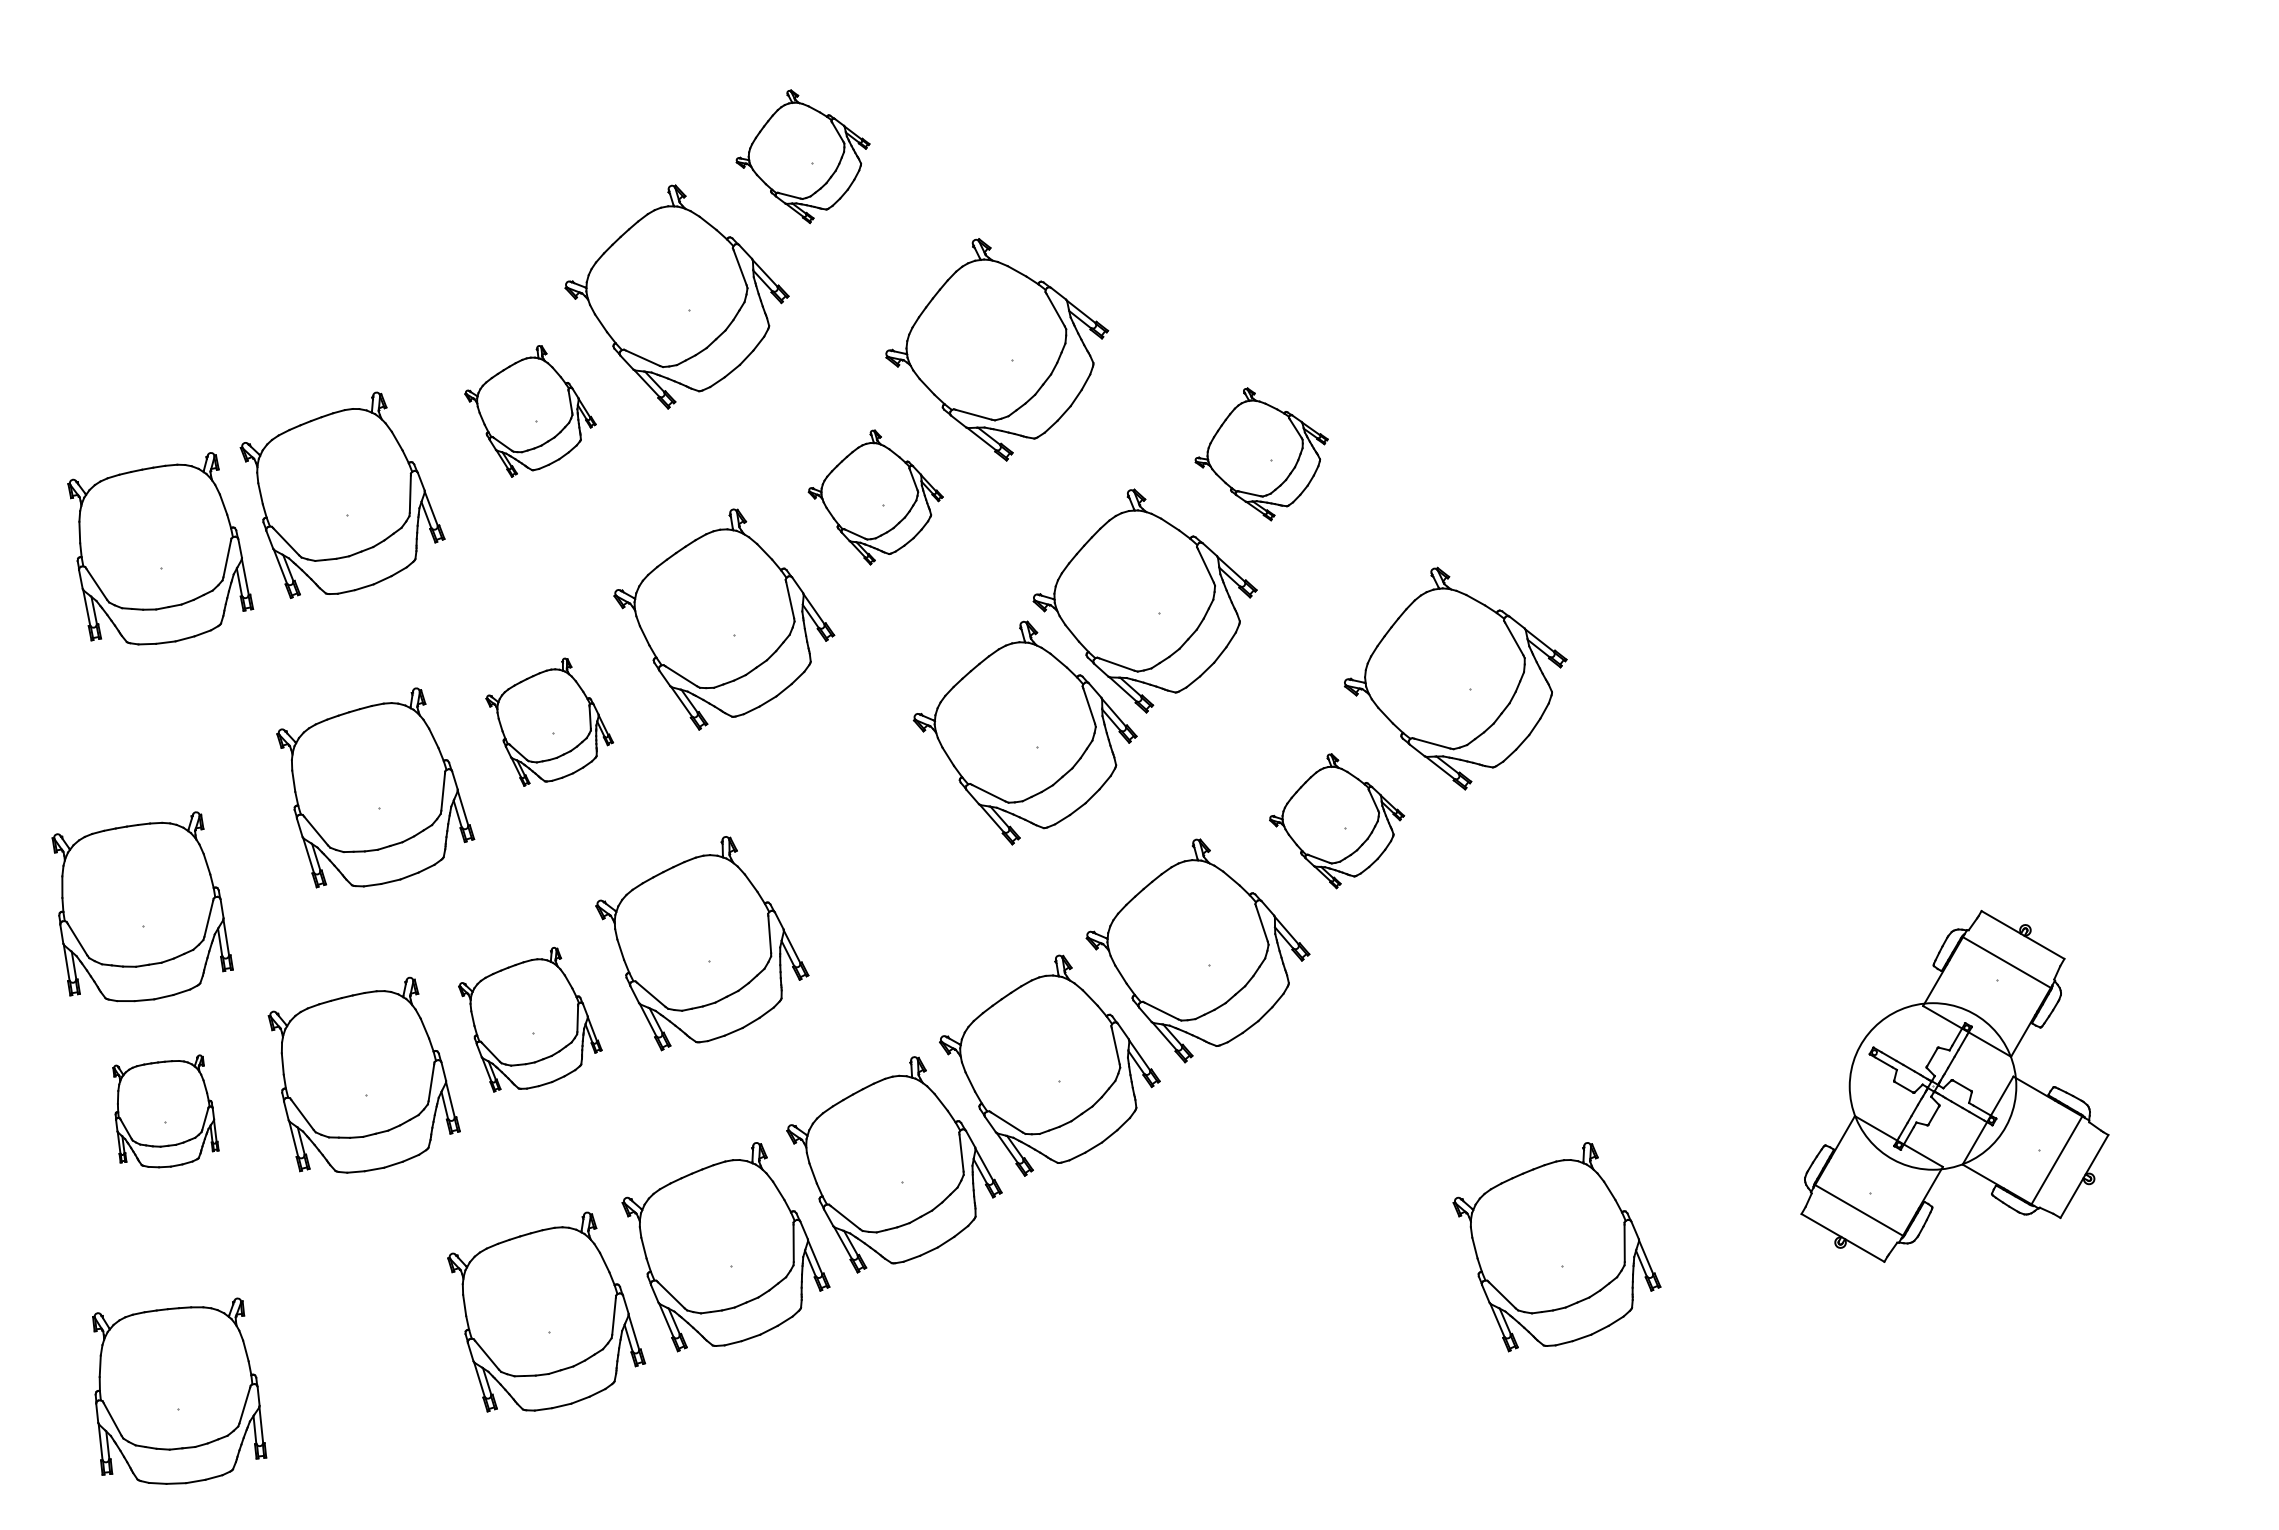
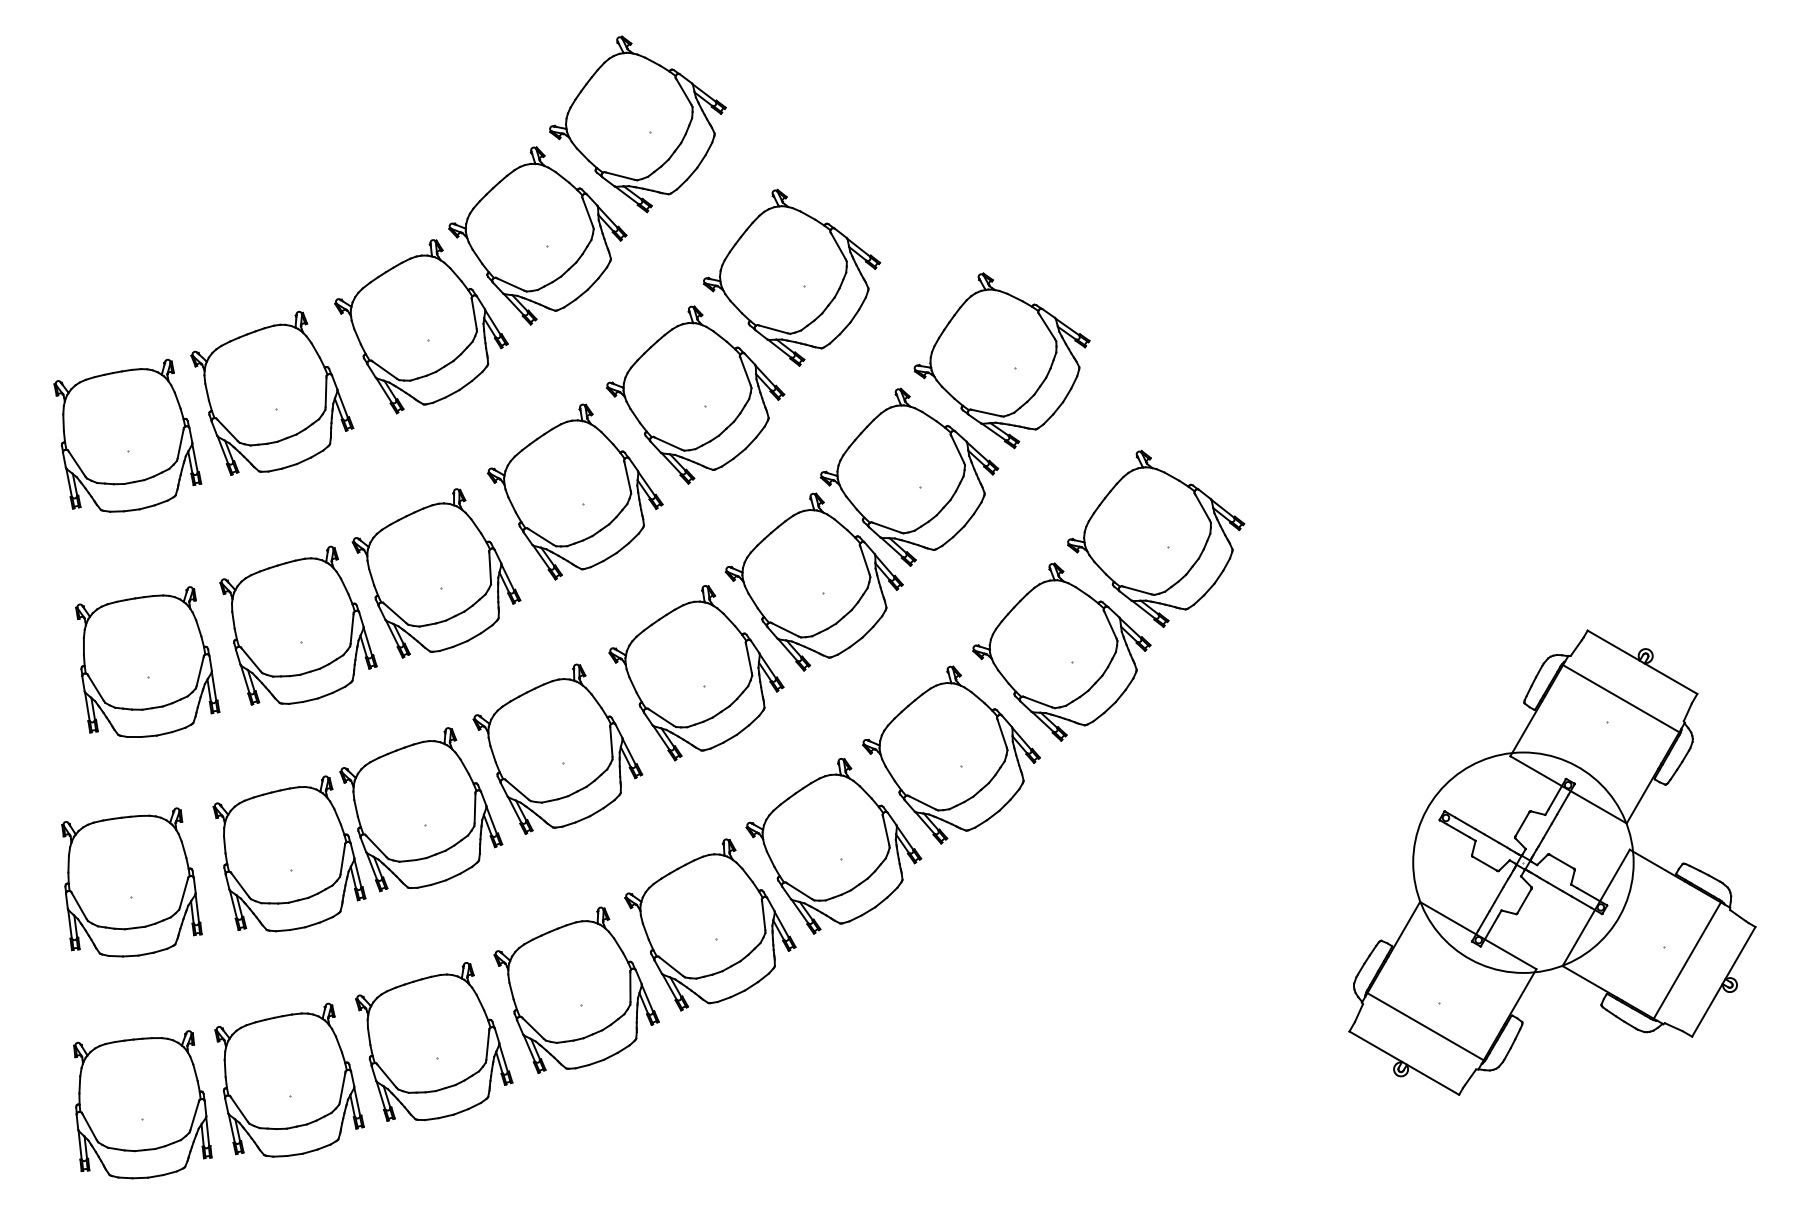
part: (802, 156) -> (637, 124), size x1.67
part: (530, 411) -> (421, 326), size x1.67
part: (1261, 454) -> (1001, 360), size x1.67
part: (875, 497) -> (695, 395), size x1.67
part: (549, 722) -> (436, 573), size x1.67
part: (1336, 820) -> (1061, 651), size x1.67
part: (876, 847) -> (696, 673), added
part: (142, 906) -> (147, 661), moved
part: (530, 1019) -> (421, 809), size x1.43
part: (1954, 1086) -> (1552, 862), size x1.67
part: (165, 1111) -> (131, 882), size x1.67
part: (1556, 1247) -> (1236, 990), removed
part: (364, 1360) -> (289, 1080), added

